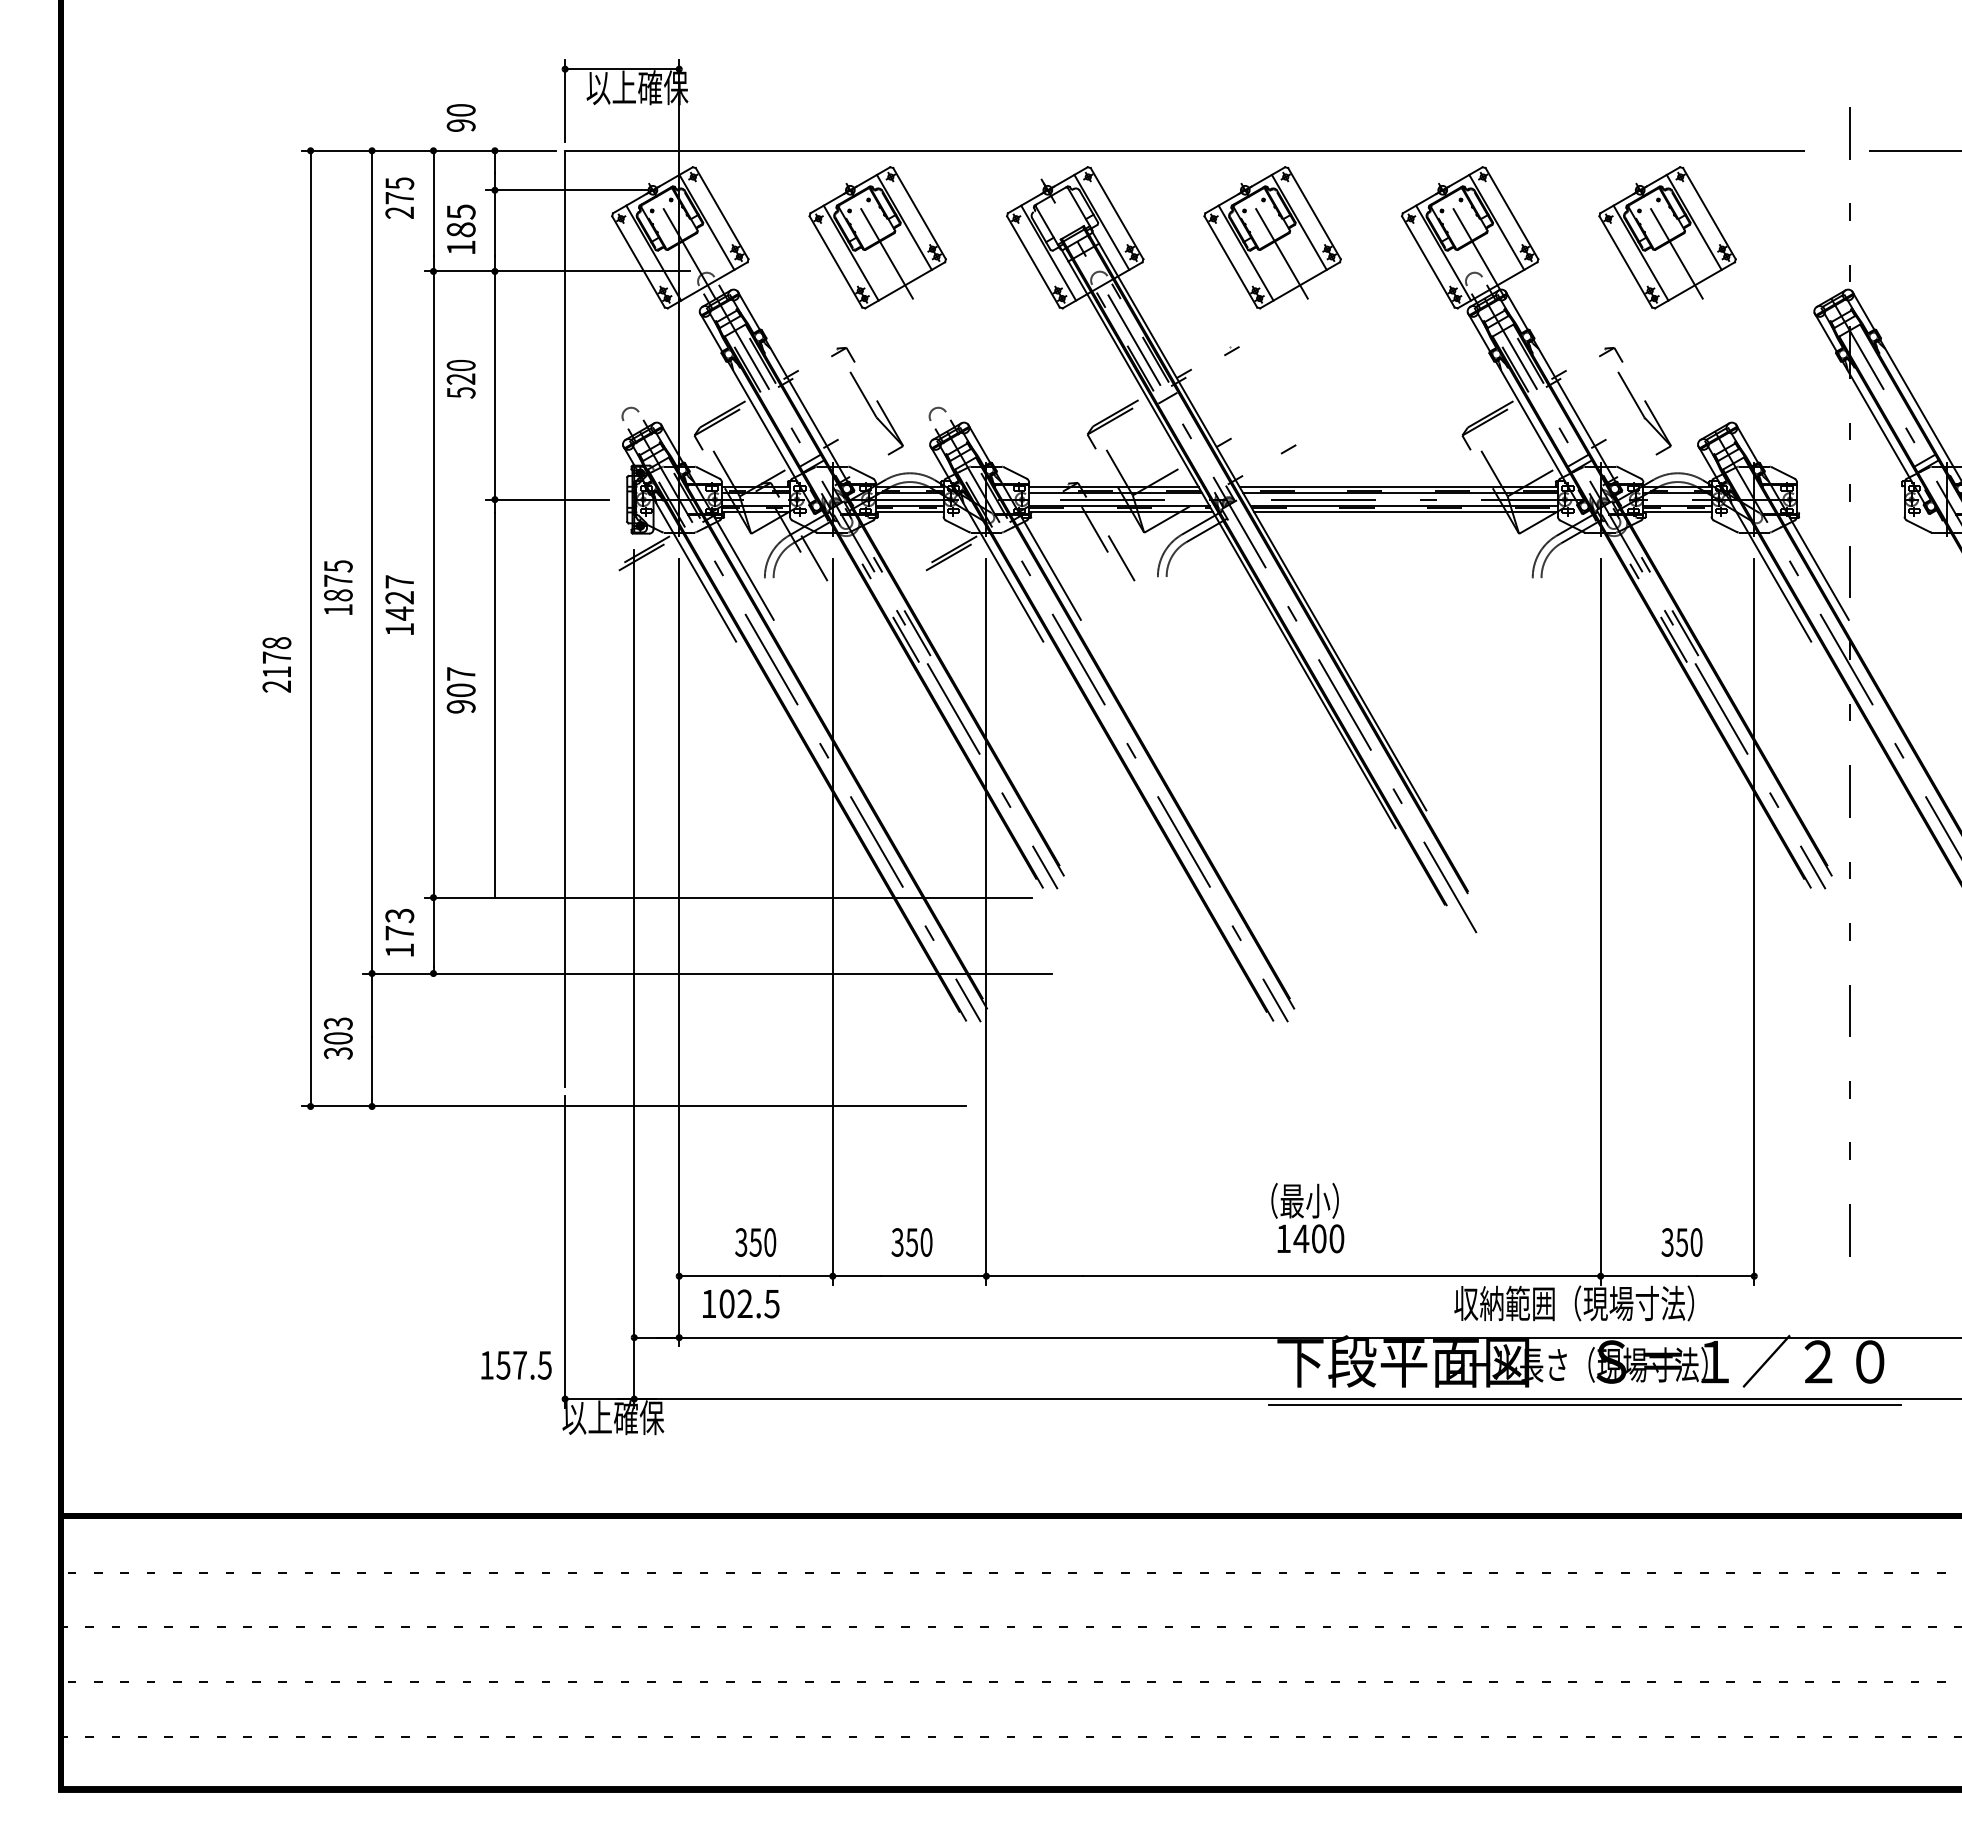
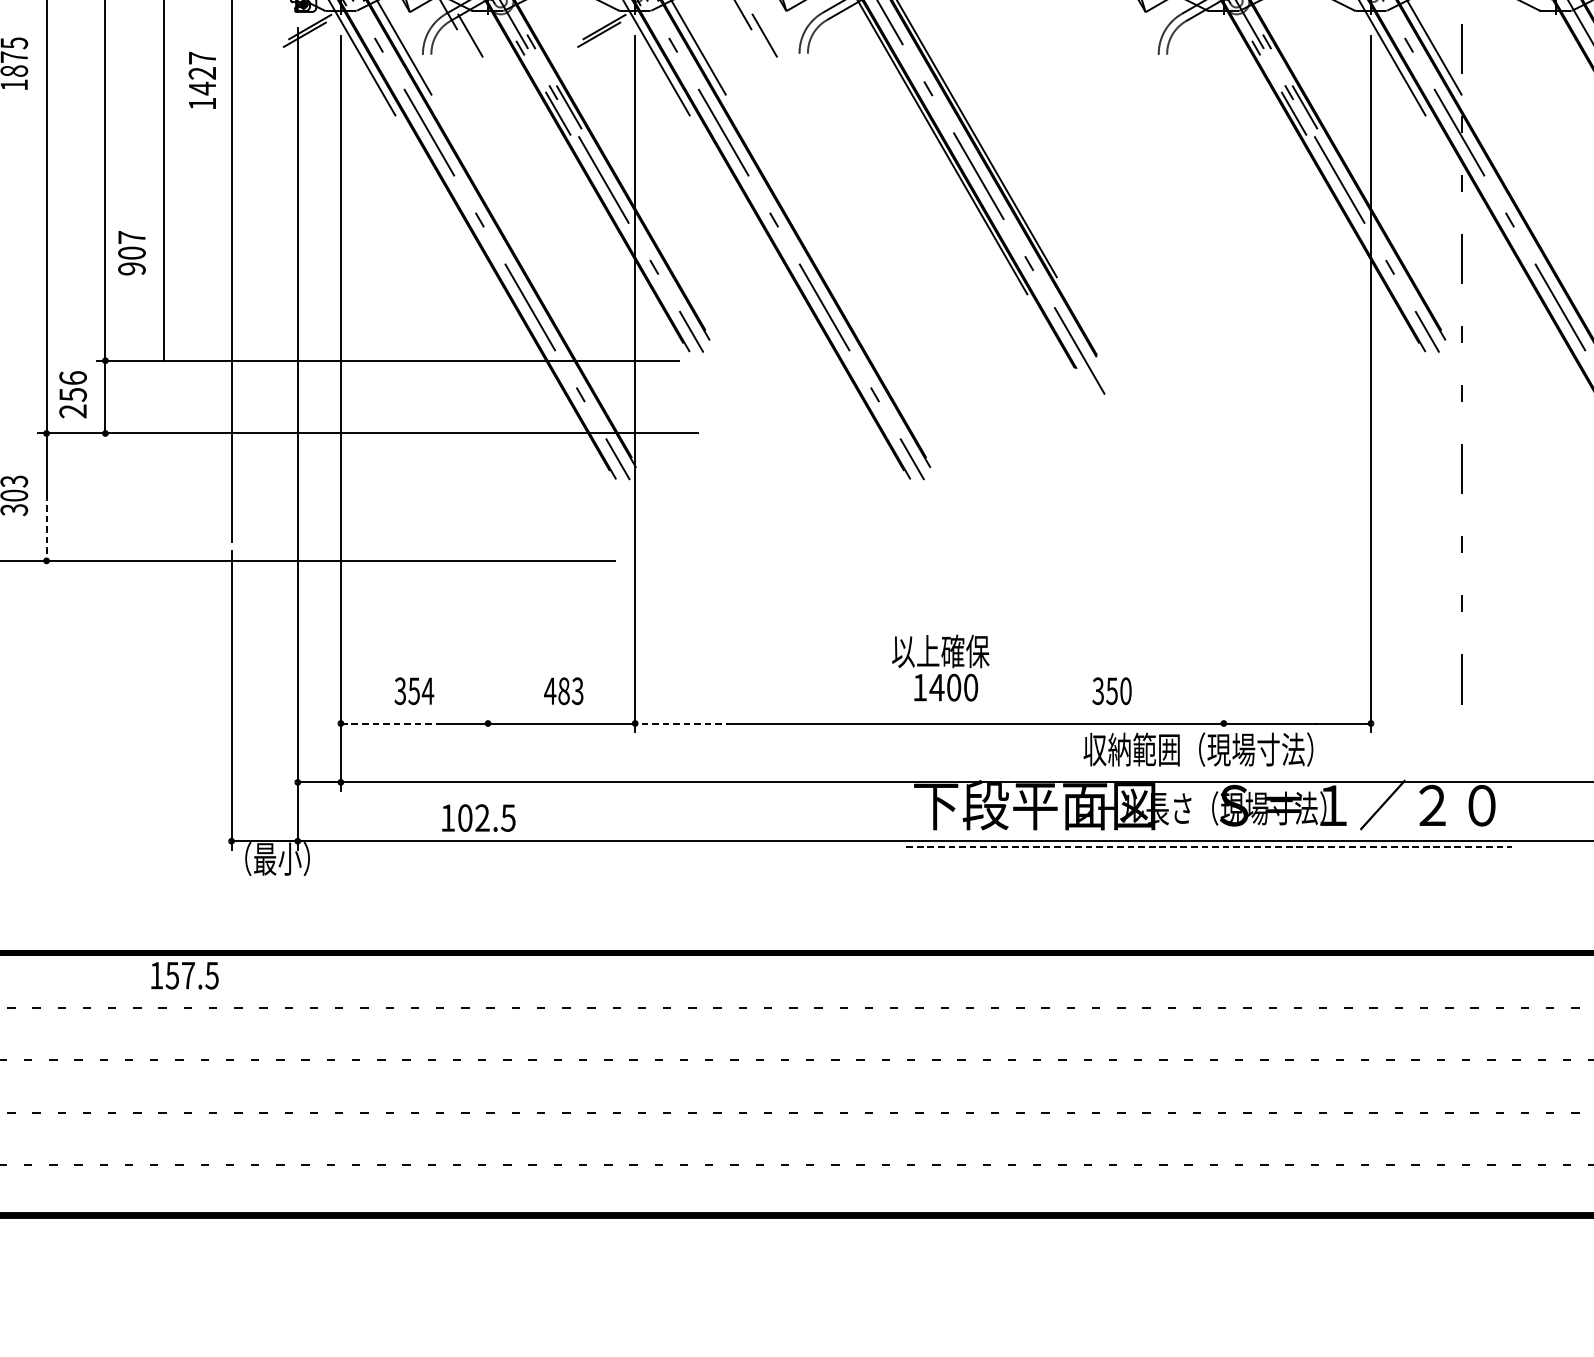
text: (399, 604) -> (202, 79), moved
text: (460, 690) -> (131, 253), moved
line: (832, 921) -> (487, 383), removed
line: (1600, 921) -> (1223, 383), removed
text: (399, 932) -> (72, 394), 173 -> 256
line: (372, 1071) -> (46, 527), solid -> dashed
text: (1305, 1200) -> (940, 650), （最小） -> 以上確保
text: (769, 1242) -> (427, 691), 350 -> 354
text: (911, 1242) -> (563, 691), 350 -> 483
text: (1681, 1242) -> (1111, 691), moved
line: (730, 1276) -> (390, 723), solid -> dashed
line: (1032, 1276) -> (679, 723), solid -> dashed
text: (741, 1303) -> (479, 817), moved
text: (516, 1365) -> (184, 975), moved
line: (1585, 1405) -> (1209, 847), solid -> dashed
text: (613, 1417) -> (277, 858), 以上確保 -> （最小）

